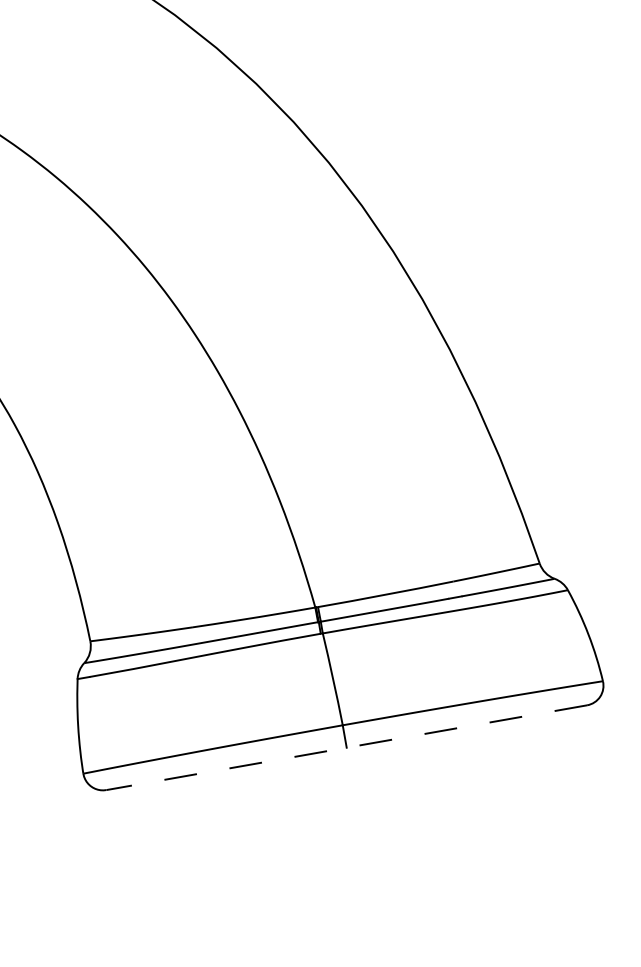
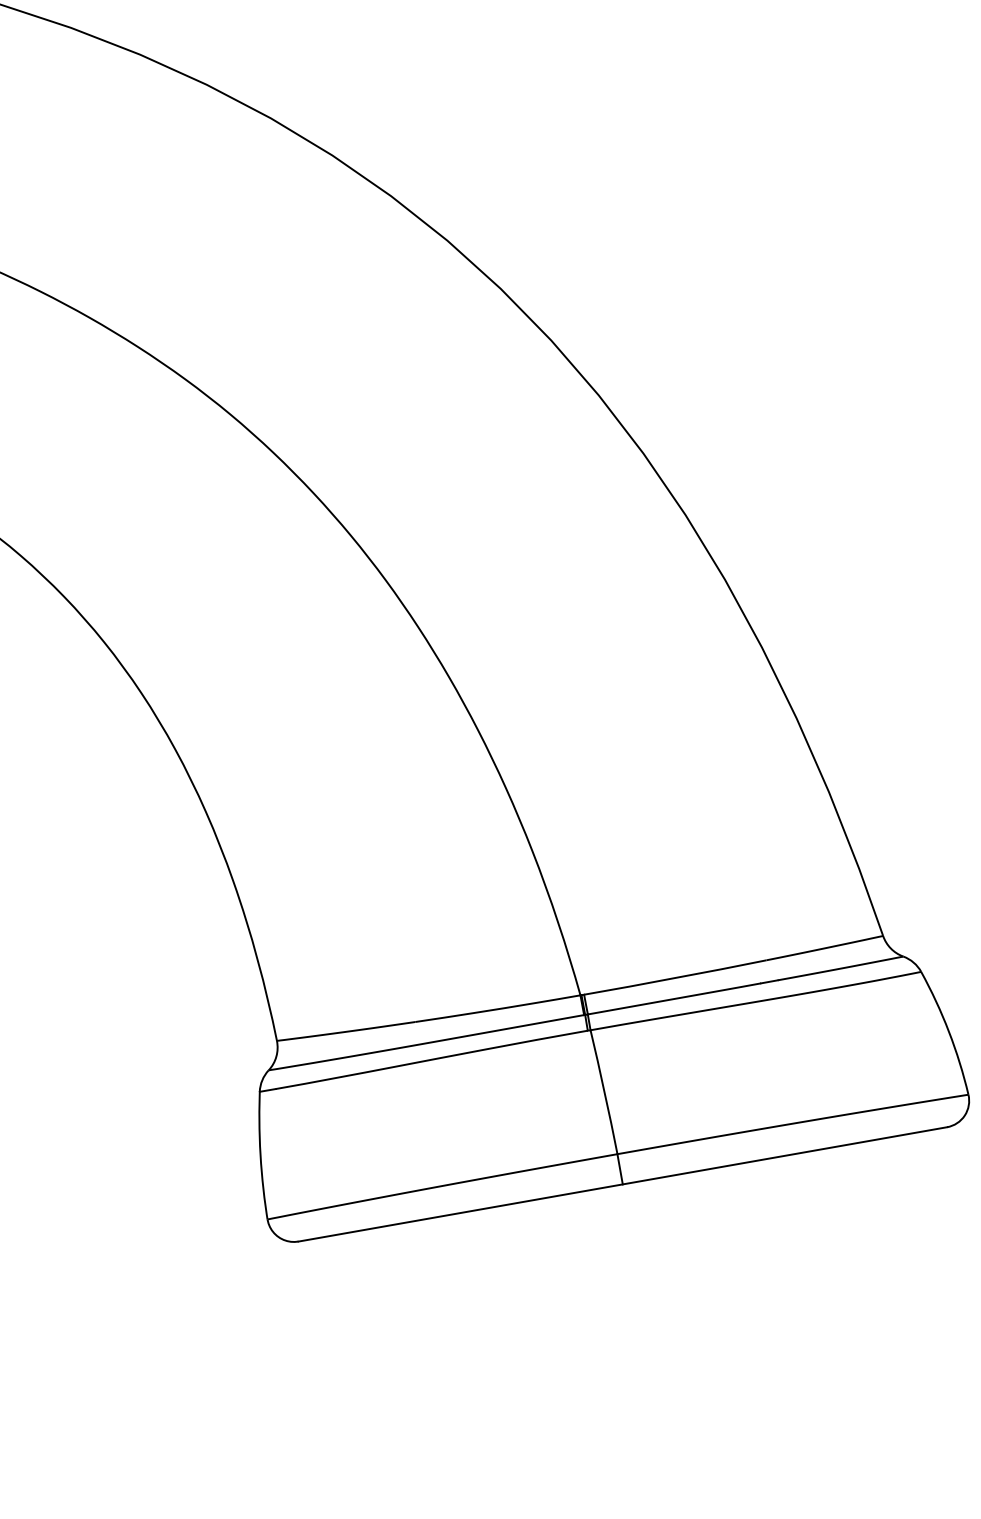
line: (346, 747) -> (622, 1184), dashed -> solid

